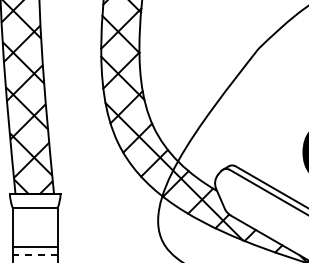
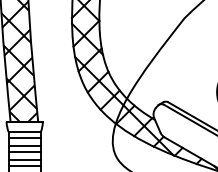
line: (34, 215) -> (24, 137), added
line: (34, 227) -> (24, 146), added
line: (34, 235) -> (24, 151), added
line: (35, 254) -> (24, 165), dashed -> solid

